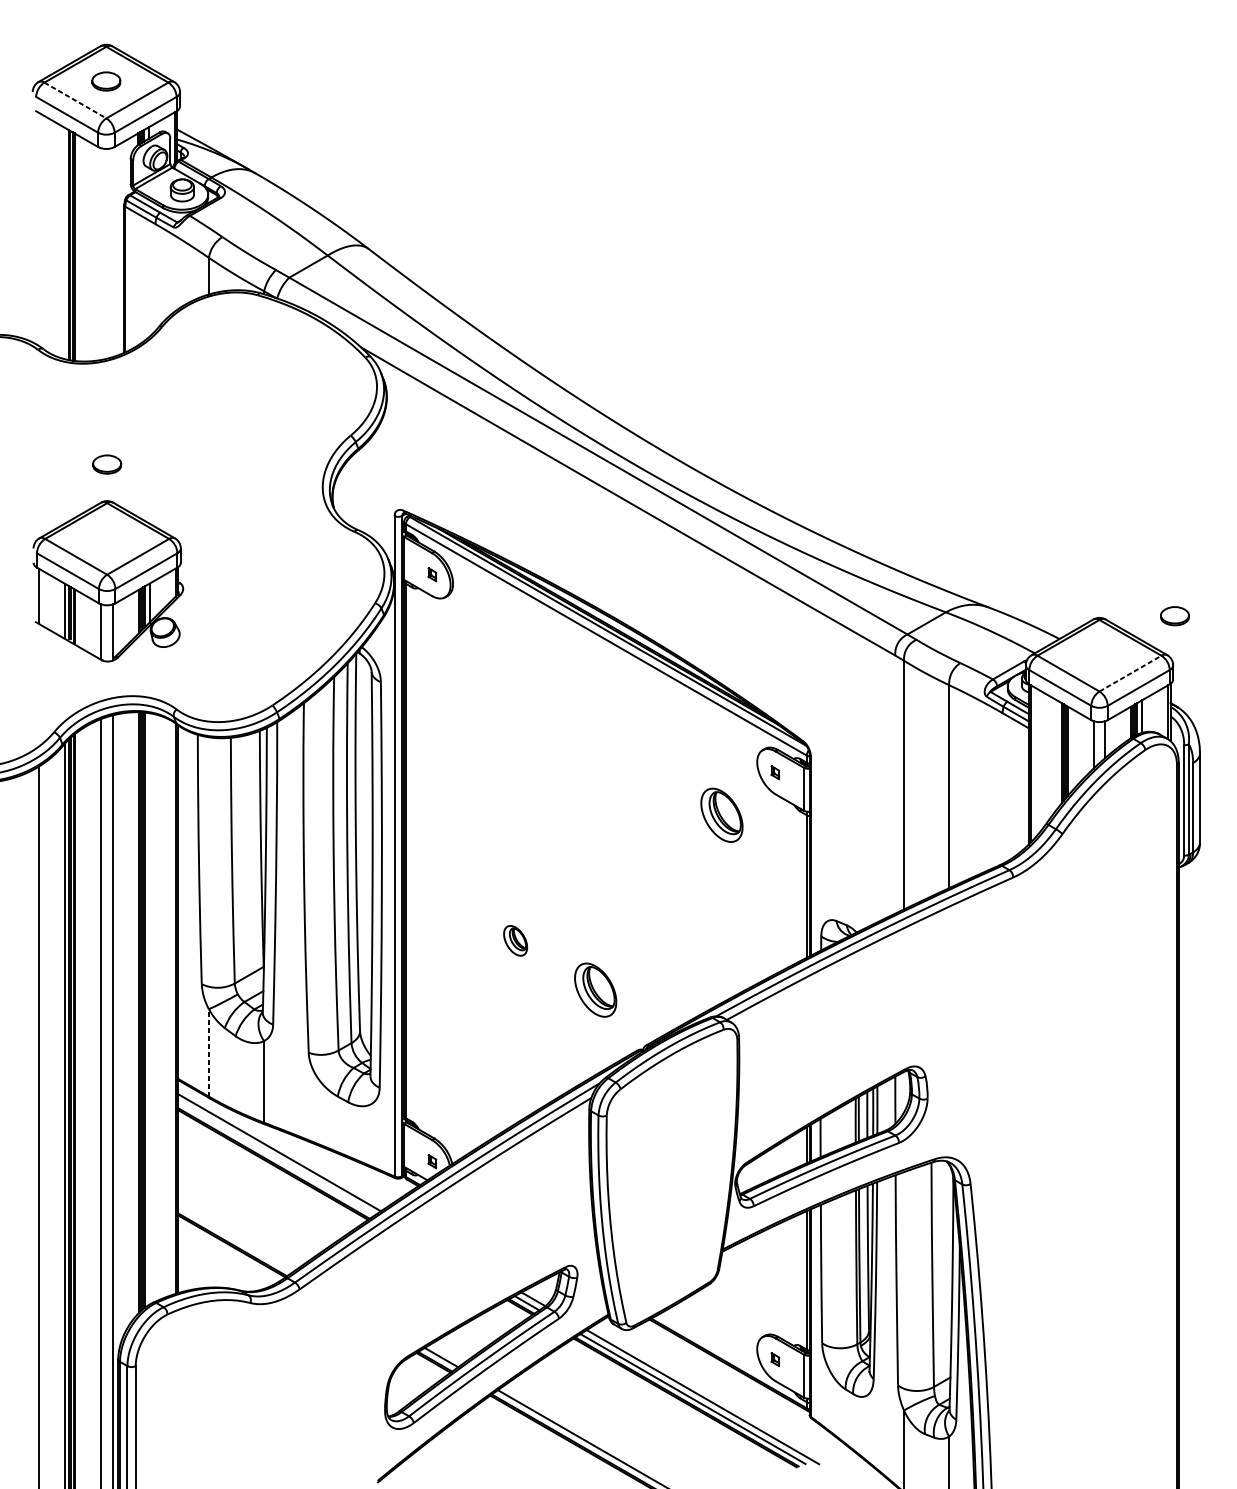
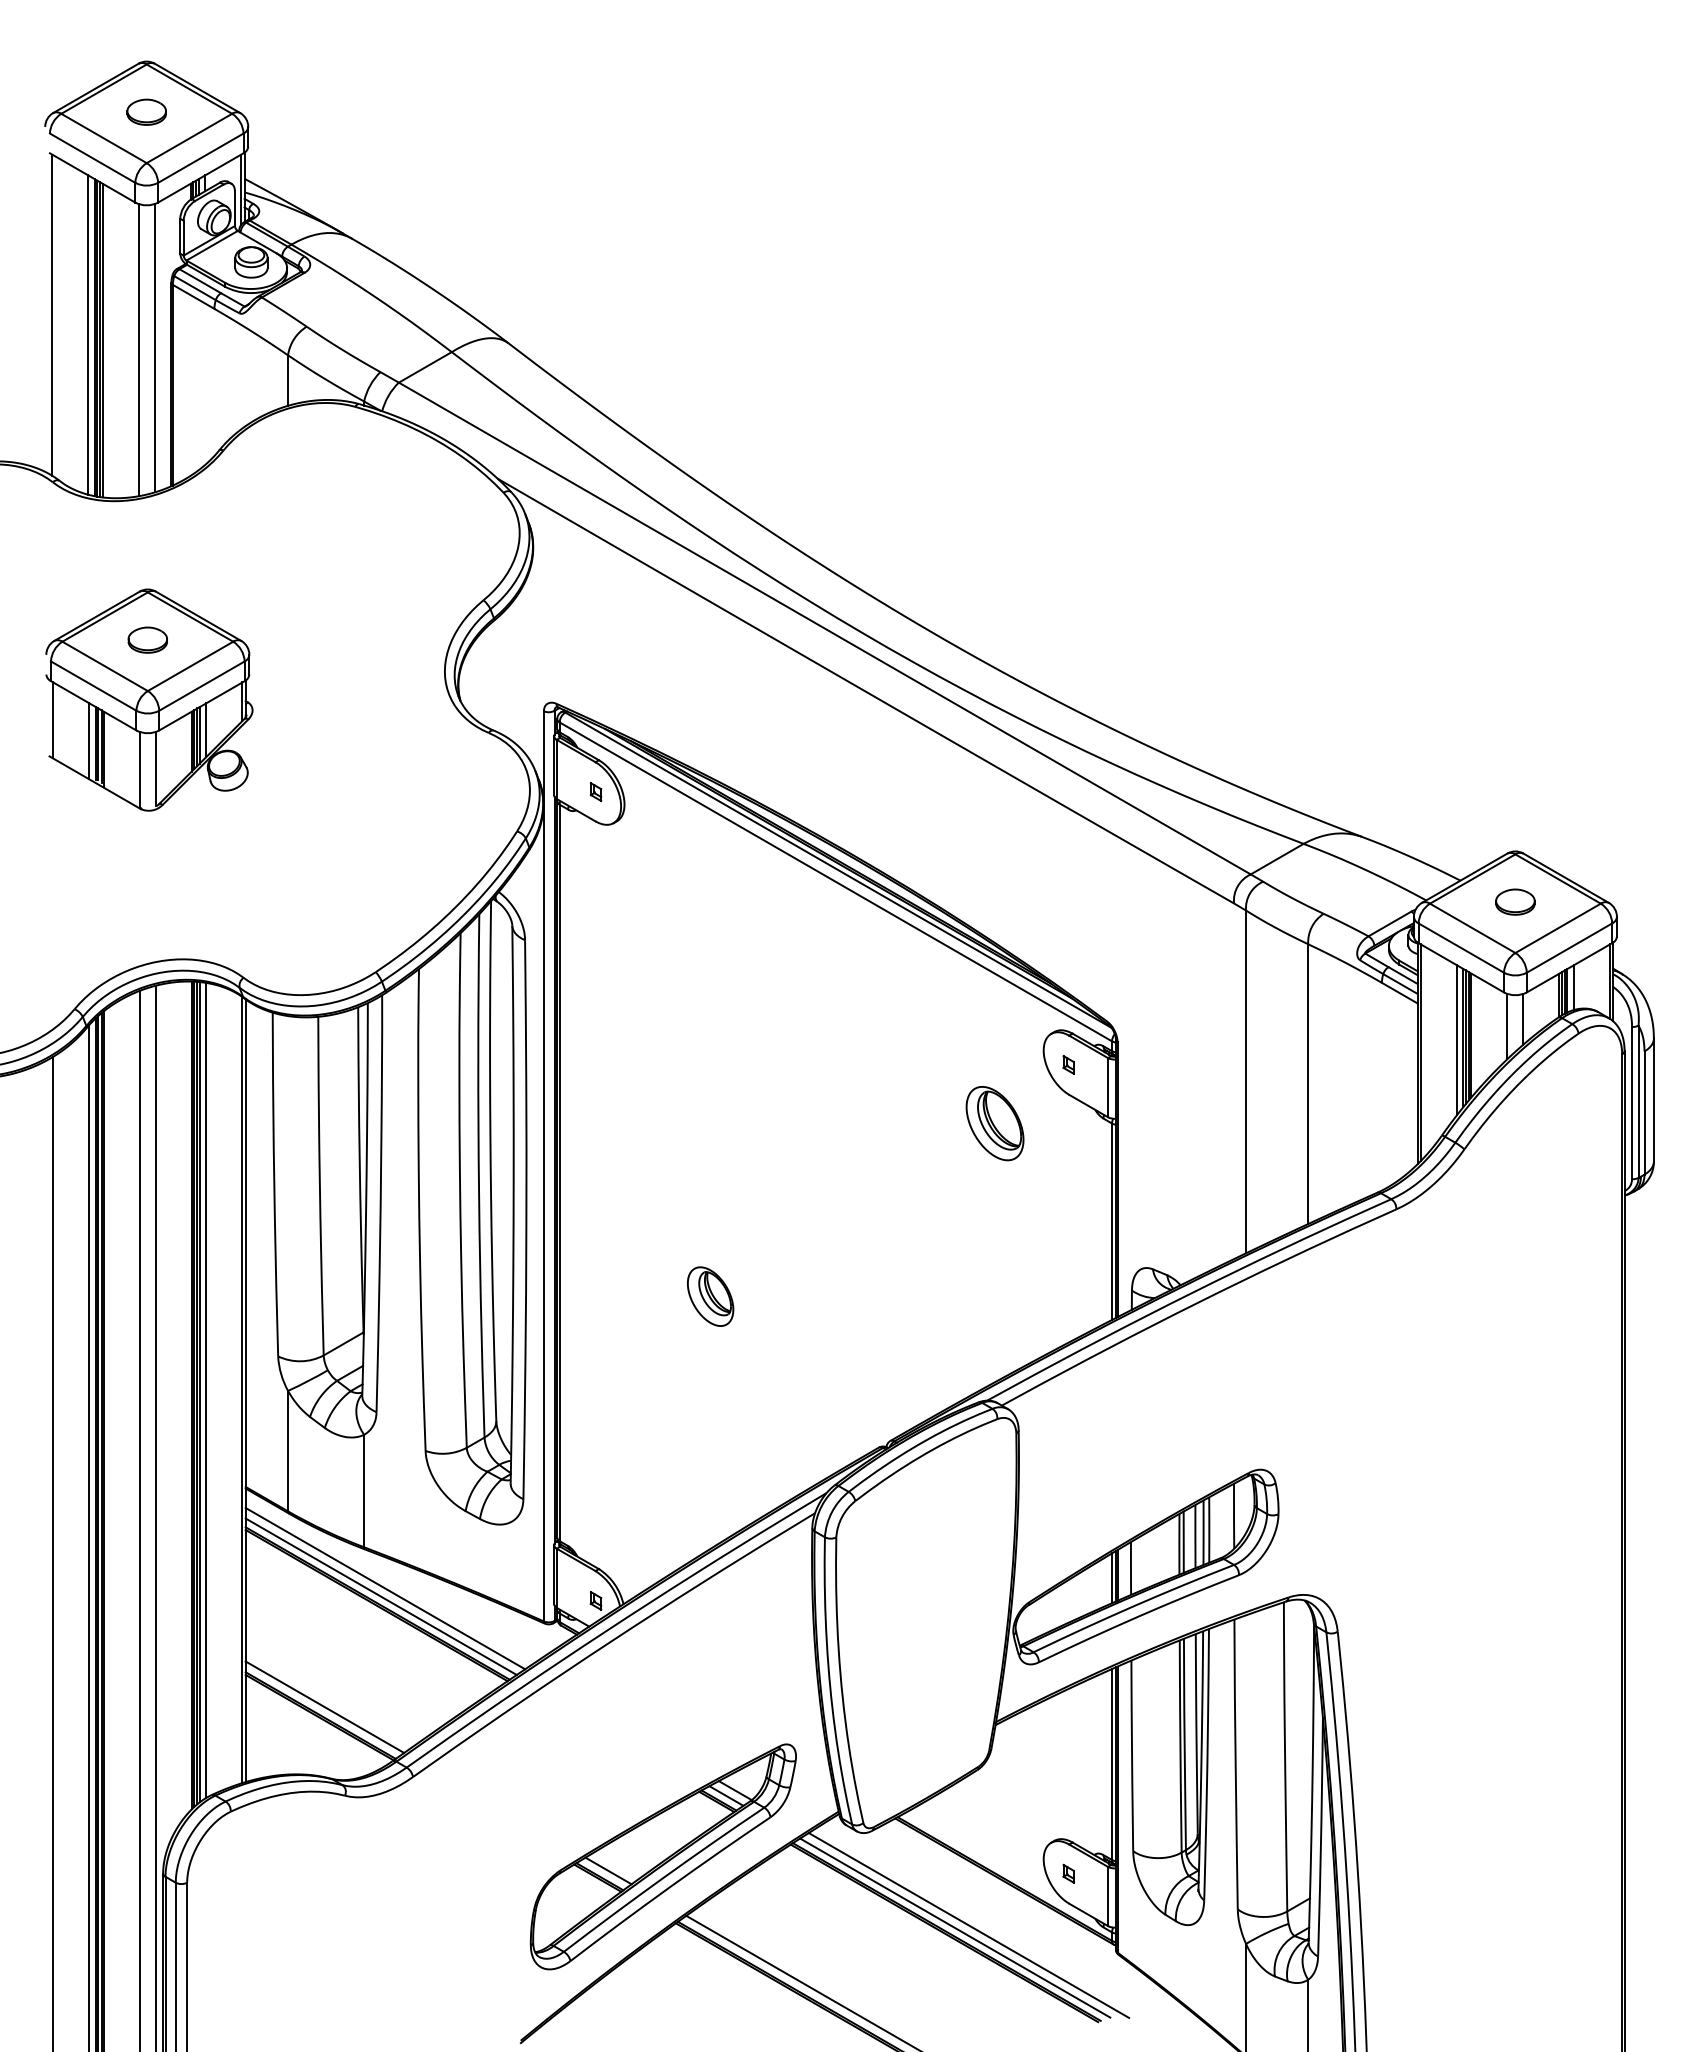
line: (75, 100) -> (104, 138), dashed -> solid
line: (38, 228) -> (52, 314), added
line: (64, 242) -> (88, 334), added
line: (112, 252) -> (154, 348), added
line: (100, 254) -> (138, 350), added
part: (108, 580) -> (149, 699), moved
part: (1175, 615) -> (1515, 901), moved
line: (1130, 673) -> (1558, 928), dashed -> solid
line: (1056, 755) -> (1456, 1040), added
part: (515, 940) -> (710, 1296), size x1.43
part: (595, 990) -> (820, 1364), removed
line: (149, 1008) -> (206, 1389), added
line: (209, 1052) -> (288, 1450), dashed -> solid
line: (276, 1158) -> (380, 1596), added
line: (235, 1238) -> (324, 1706), added

